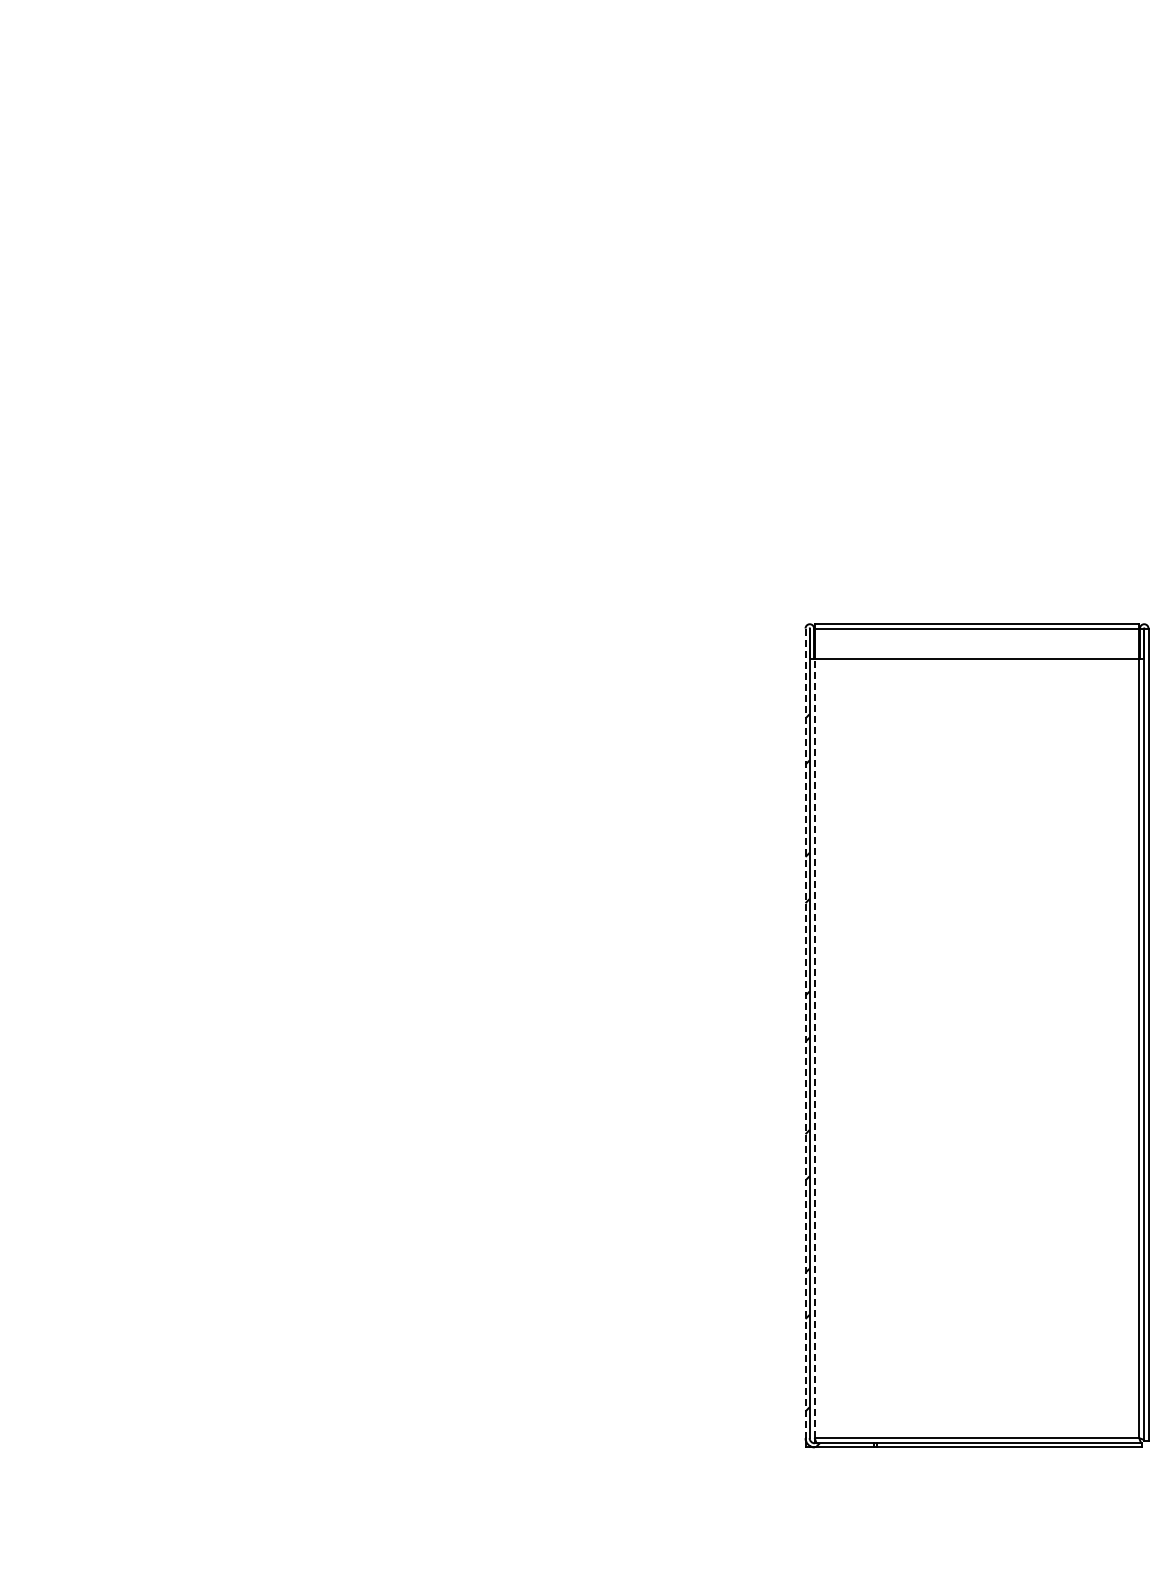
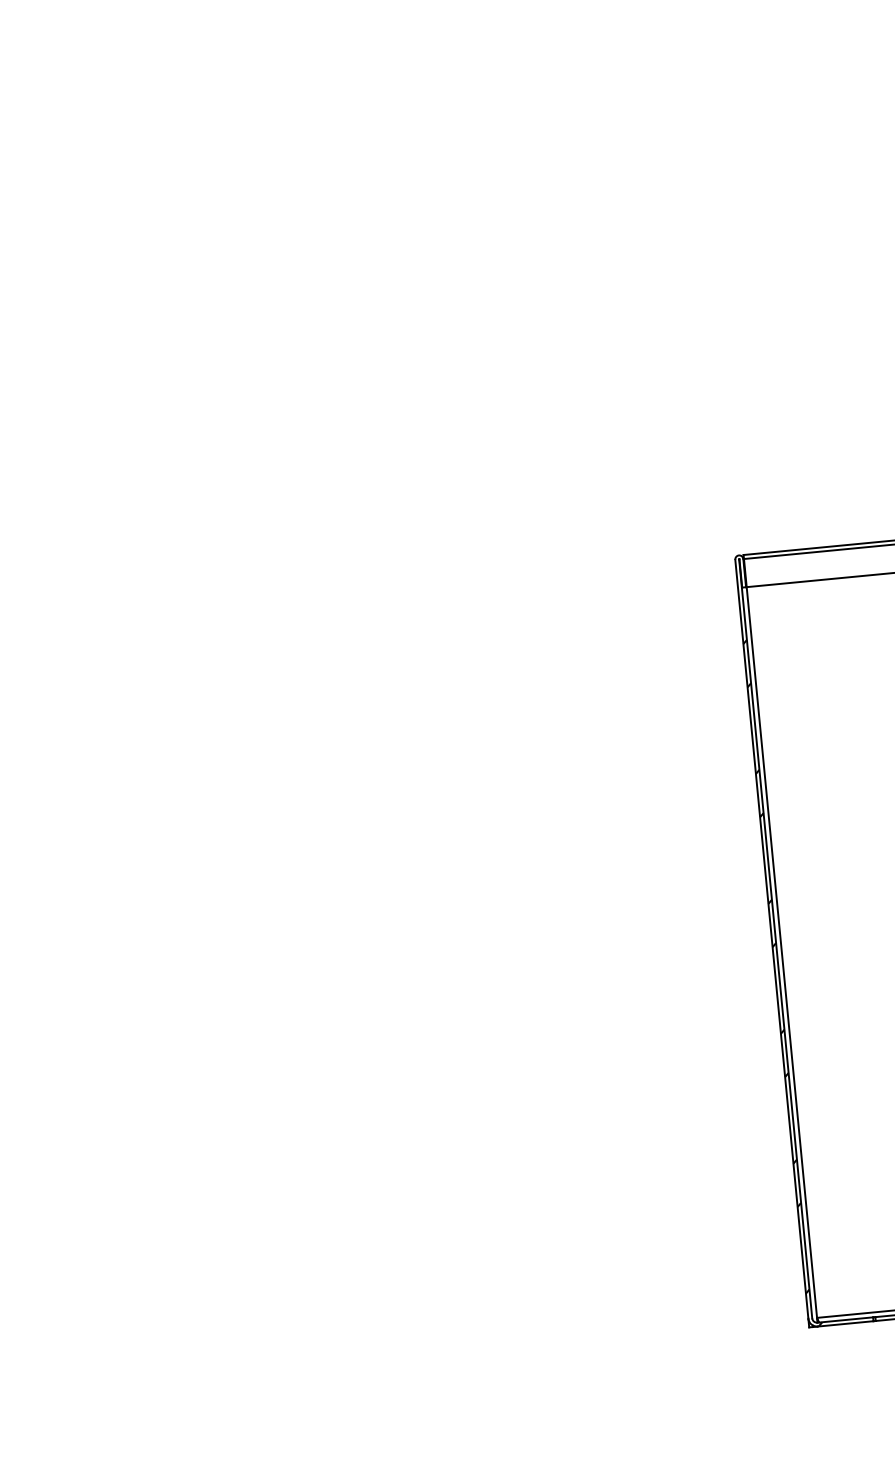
line: (805, 1033) -> (771, 939), dashed -> solid
line: (814, 1048) -> (781, 952), dashed -> solid

